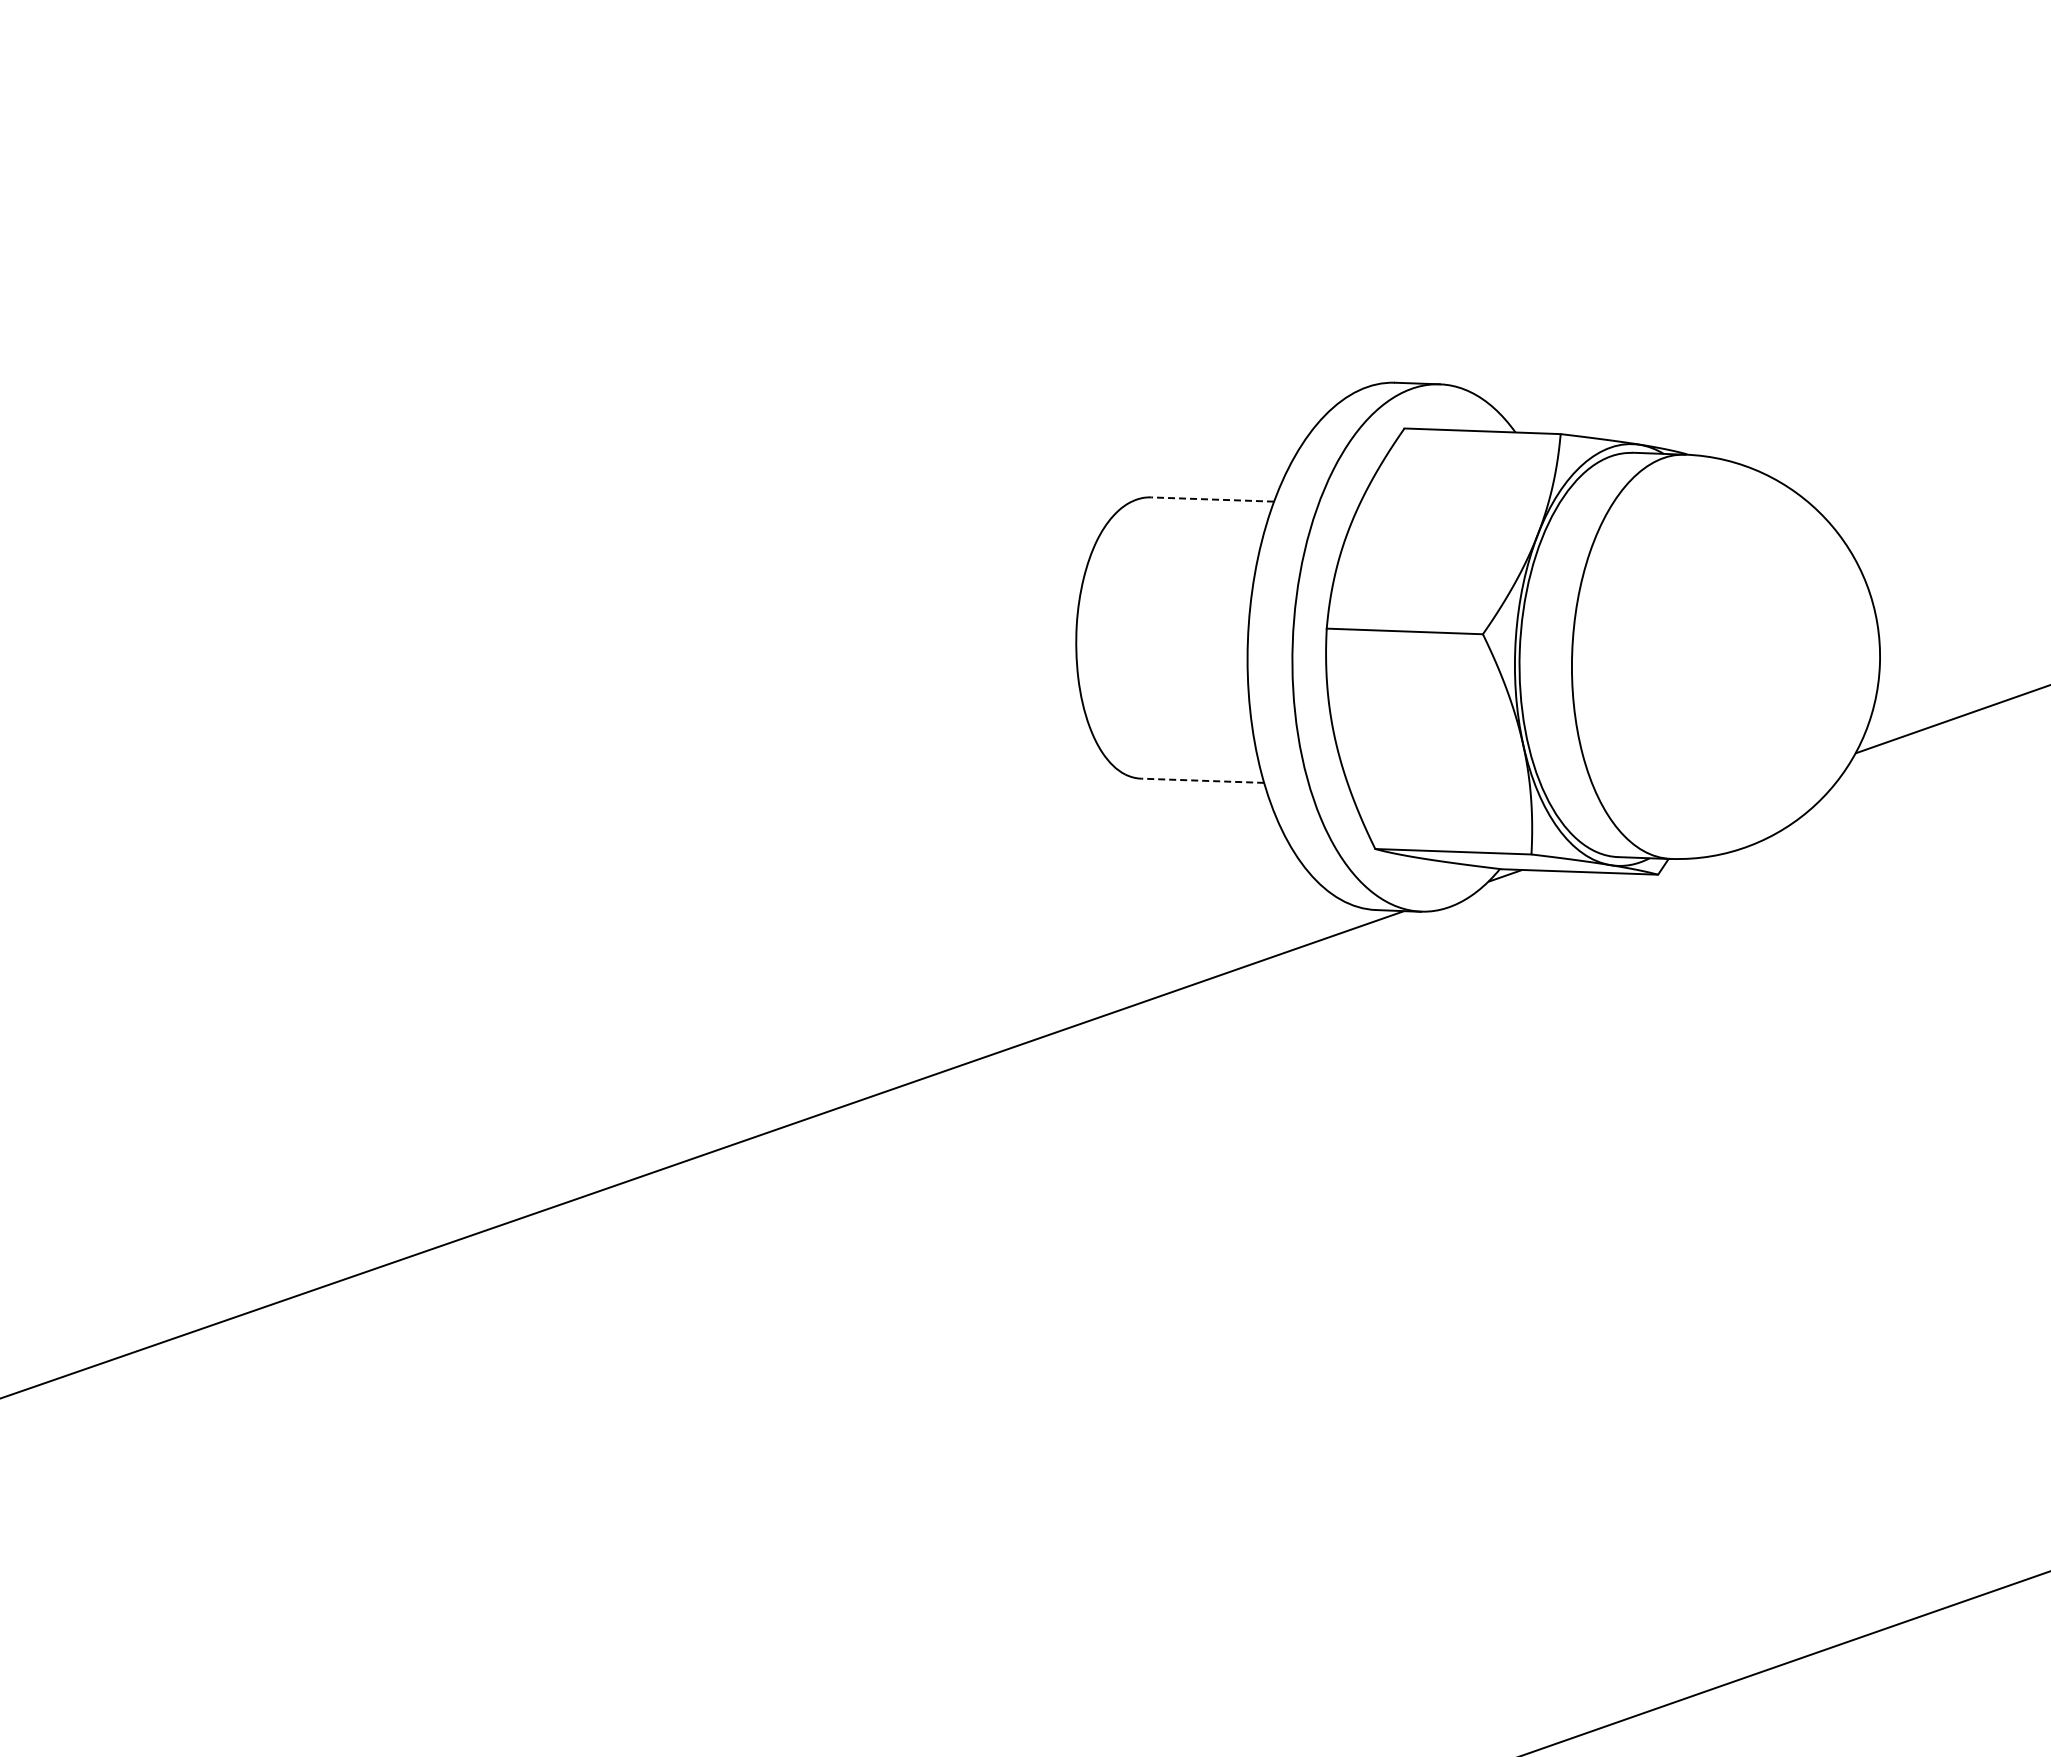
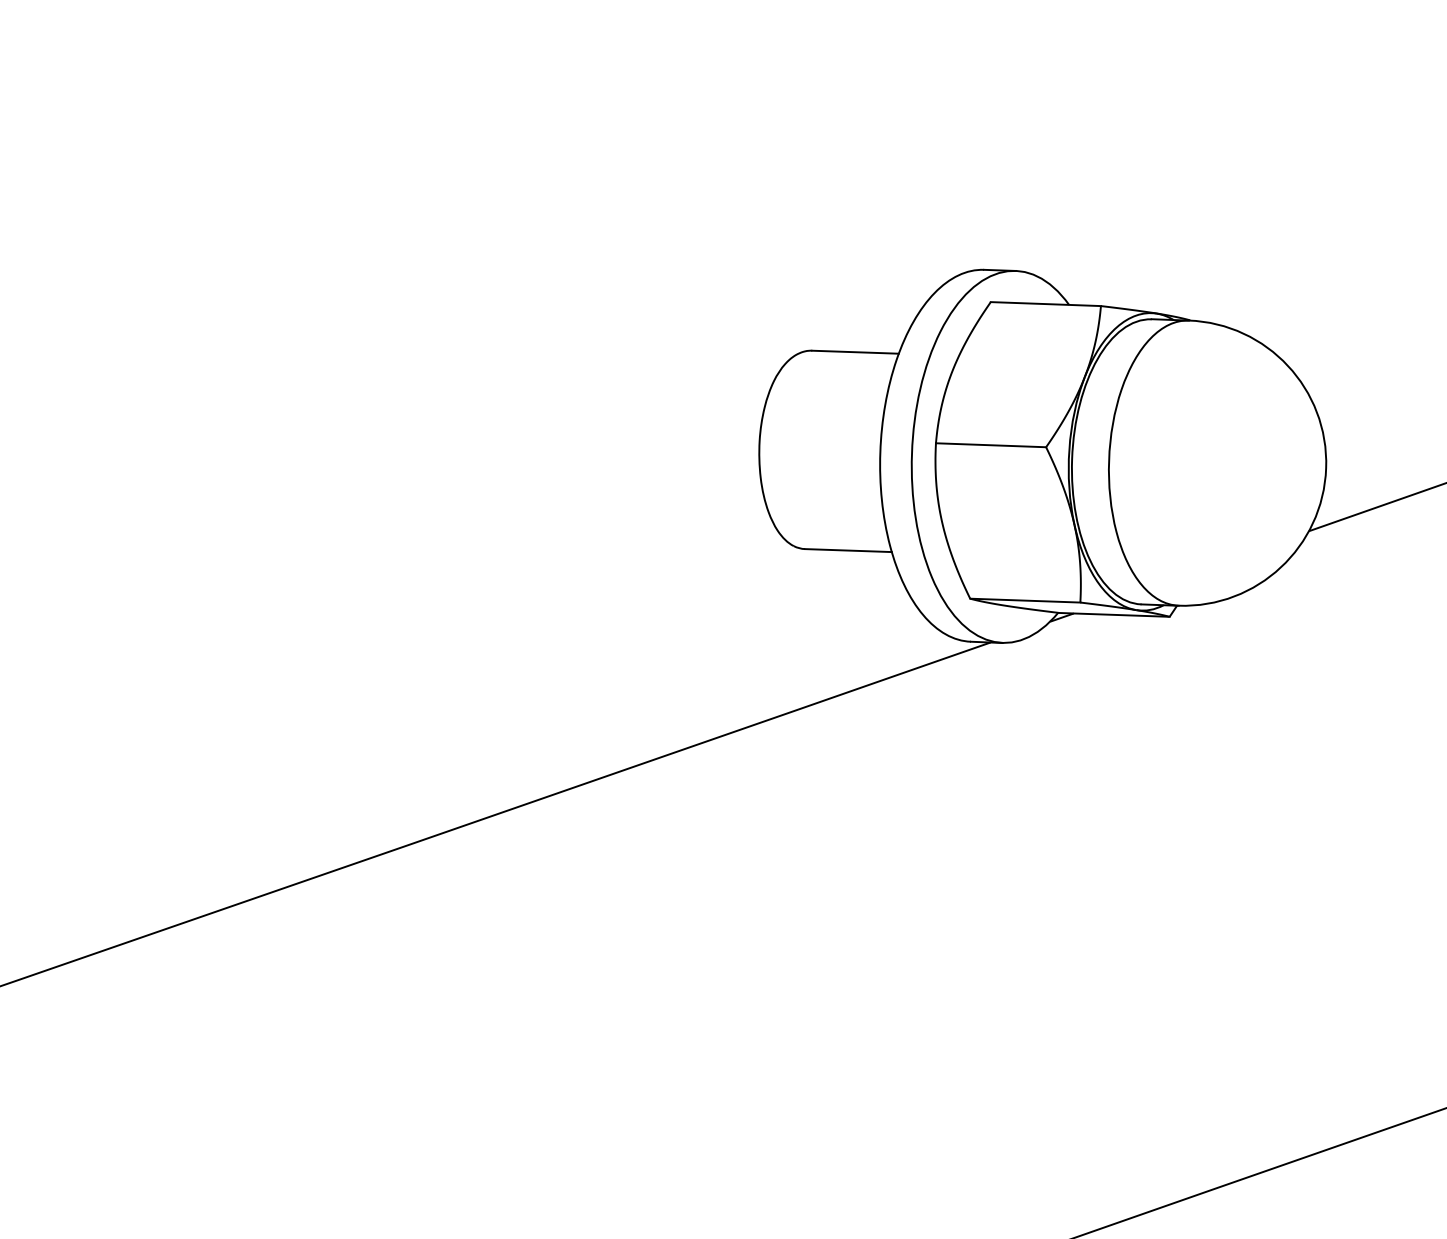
line: (1212, 499) -> (855, 352), dashed -> solid
line: (1202, 780) -> (848, 550), dashed -> solid

